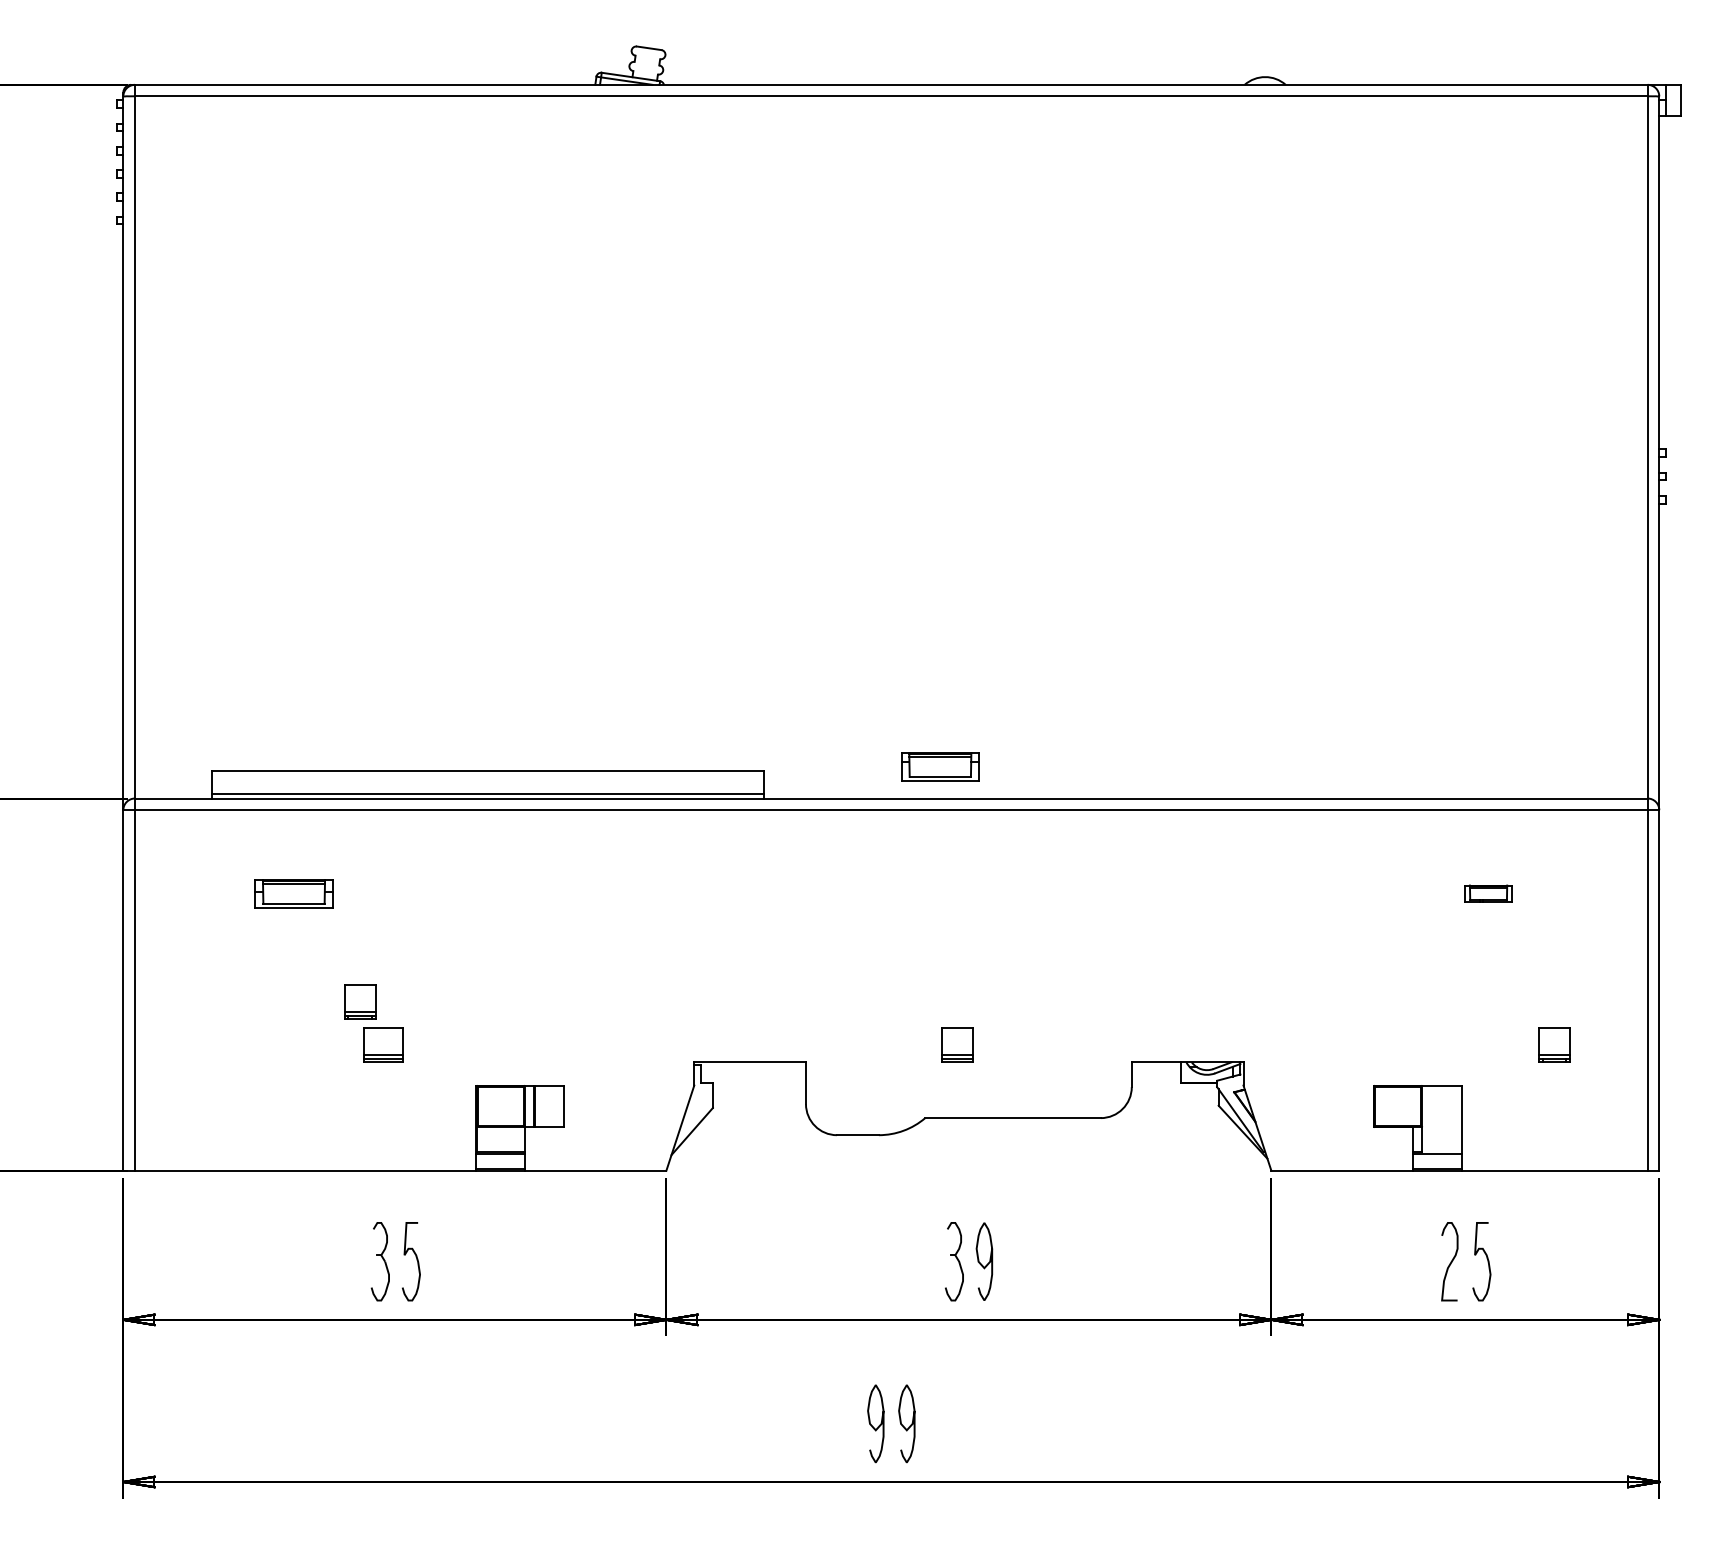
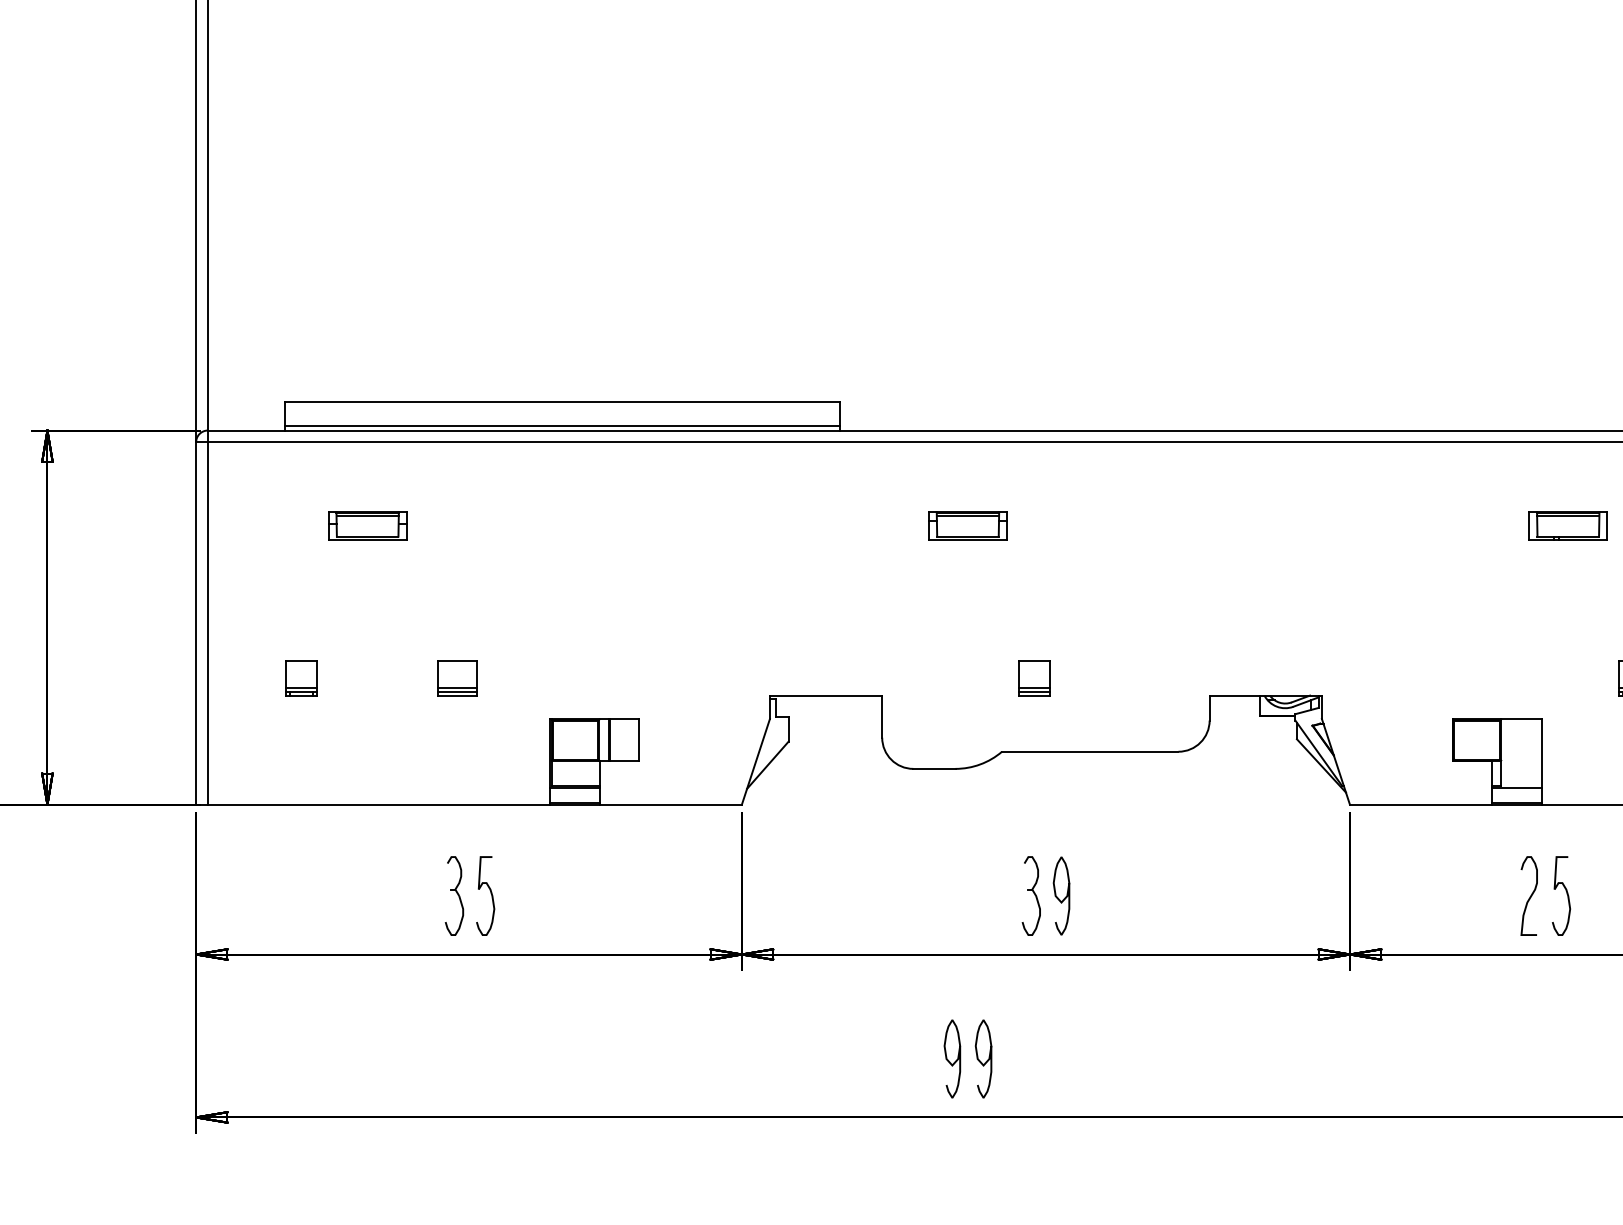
part: (940, 766) -> (968, 525), moved
part: (1488, 893) -> (1568, 525), size x1.67
part: (360, 1001) -> (301, 677), moved

